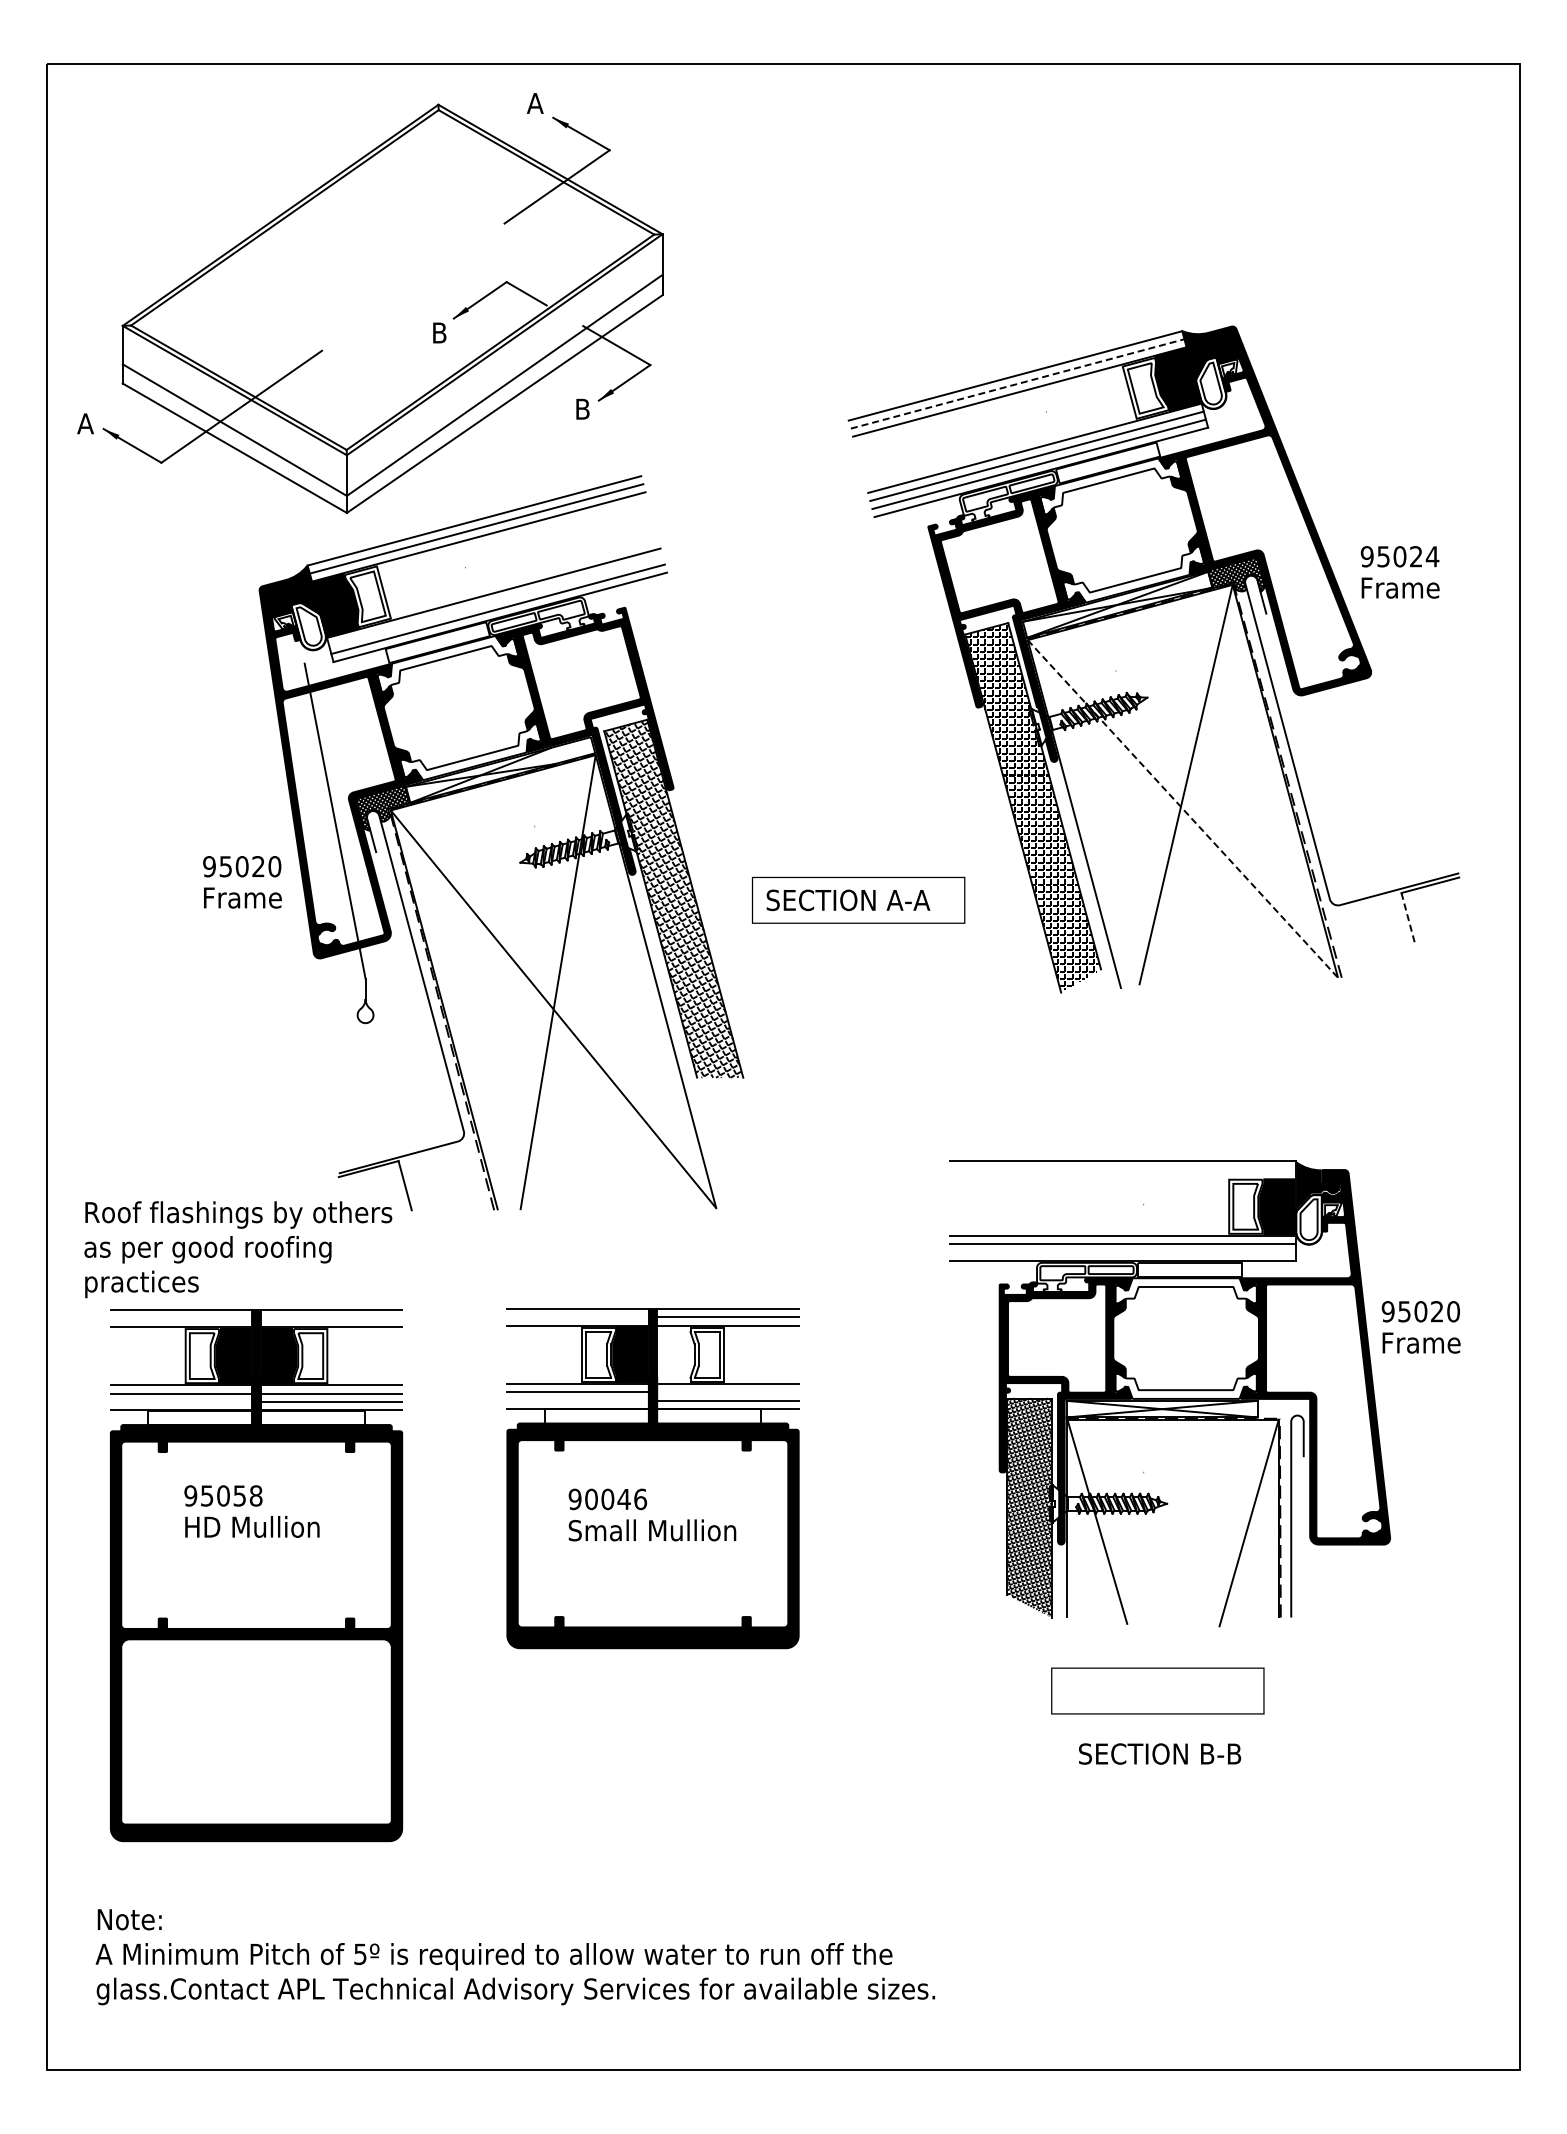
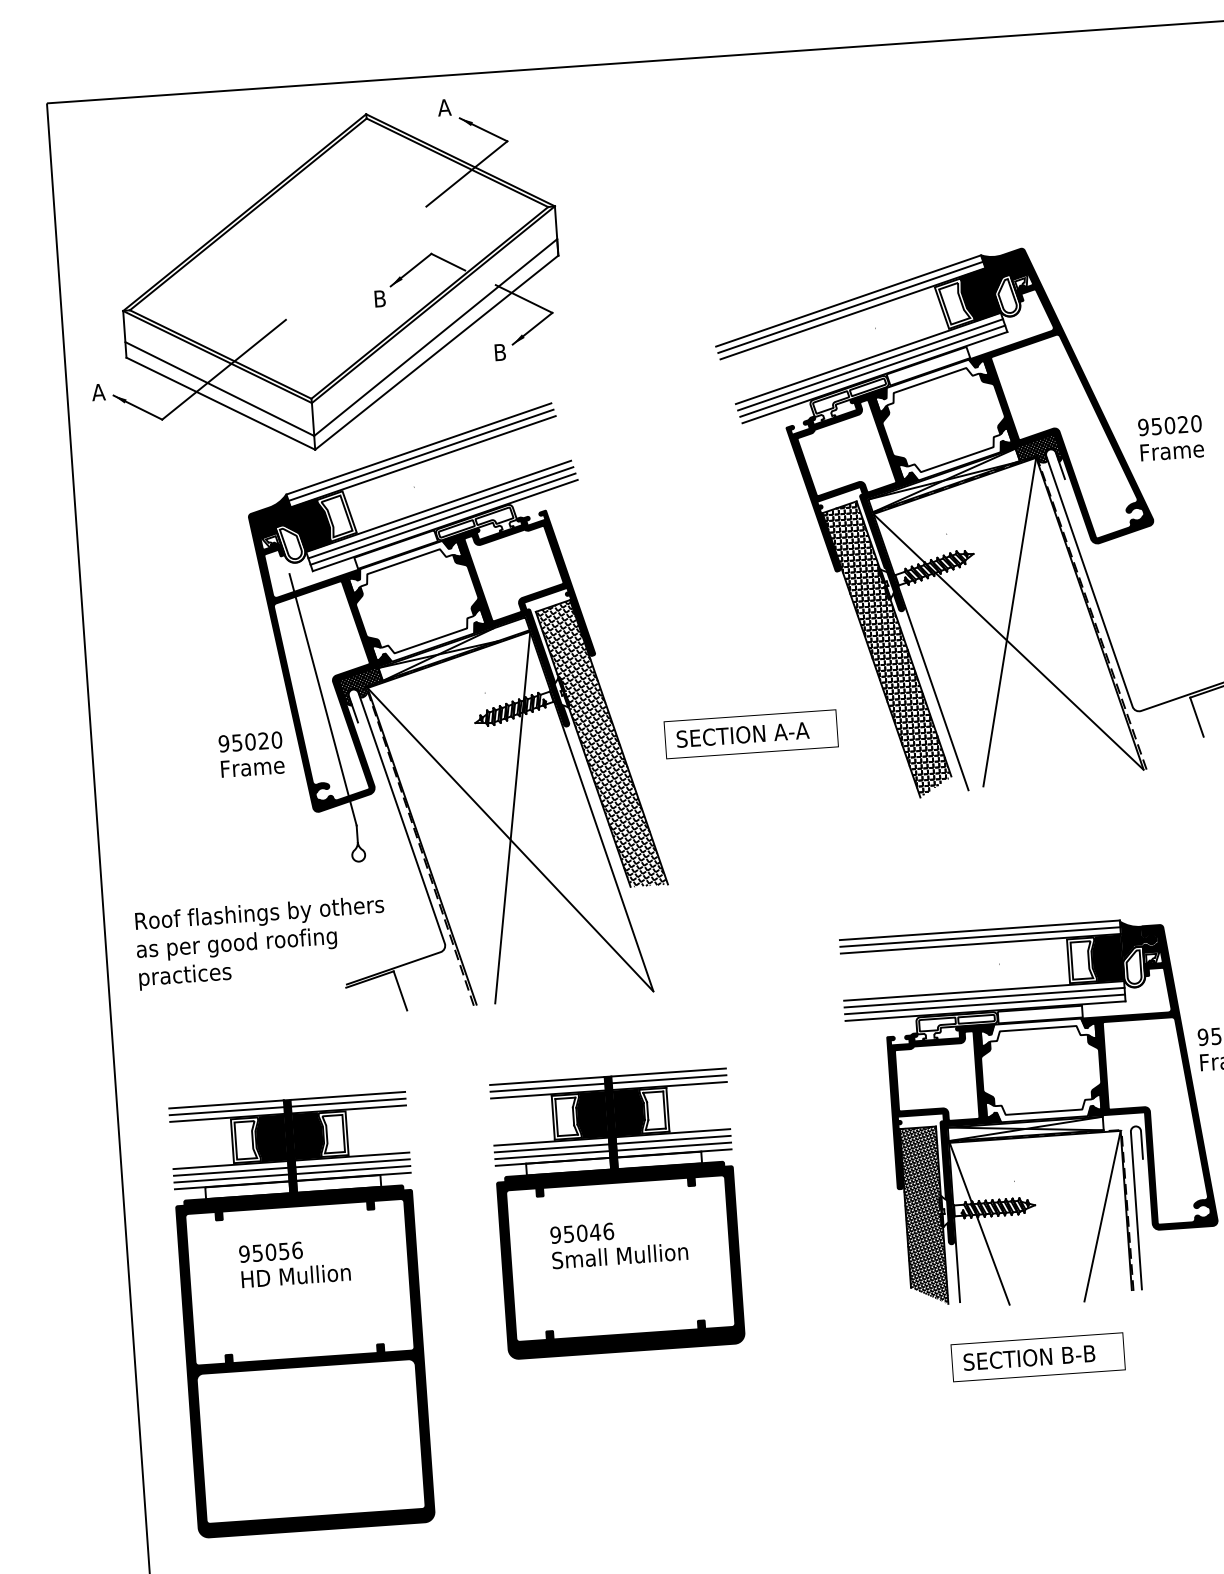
line: (1017, 383) -> (850, 307), dashed -> solid
text: (1432, 556) -> (1196, 423), 95024 -> 95020
line: (495, 600) -> (440, 512), added
line: (1183, 809) -> (1009, 642), dashed -> solid
line: (1407, 917) -> (1196, 717), dashed -> solid
line: (1122, 1169) -> (980, 937), added
line: (1122, 1177) -> (980, 943), added
text: (238, 1249) -> (261, 942), moved
line: (1122, 1252) -> (984, 1004), added
line: (577, 1317) -> (547, 1087), added
line: (181, 1318) -> (226, 1111), added
line: (331, 1318) -> (348, 1102), added
fill: (675, 1354) -> (628, 1112), added
line: (727, 1392) -> (673, 1140), added
line: (577, 1400) -> (552, 1155), added
line: (181, 1401) -> (231, 1178), added
text: (255, 1495) -> (296, 1250), 95058 -> 95056
text: (591, 1499) -> (568, 1234), 90046 -> 95046
text: (1160, 1753) -> (1029, 1357), moved

